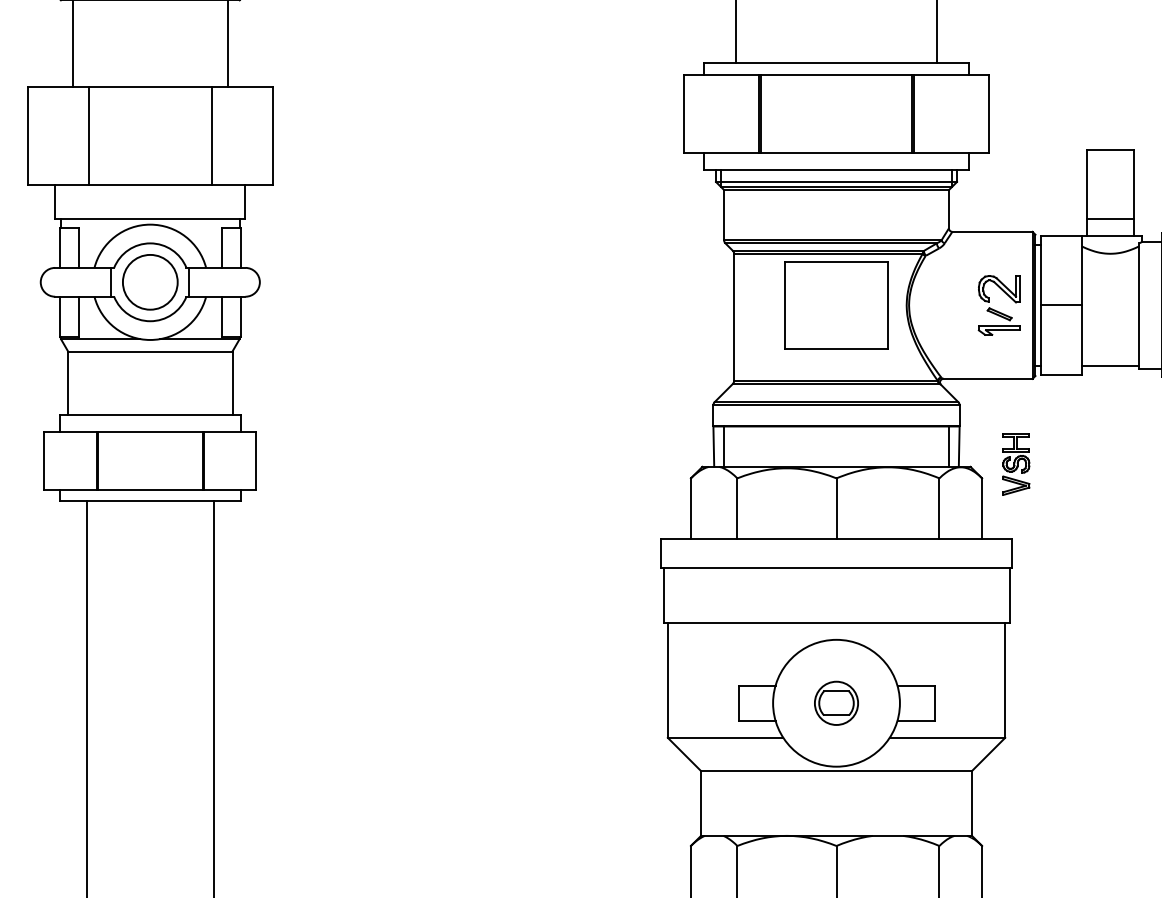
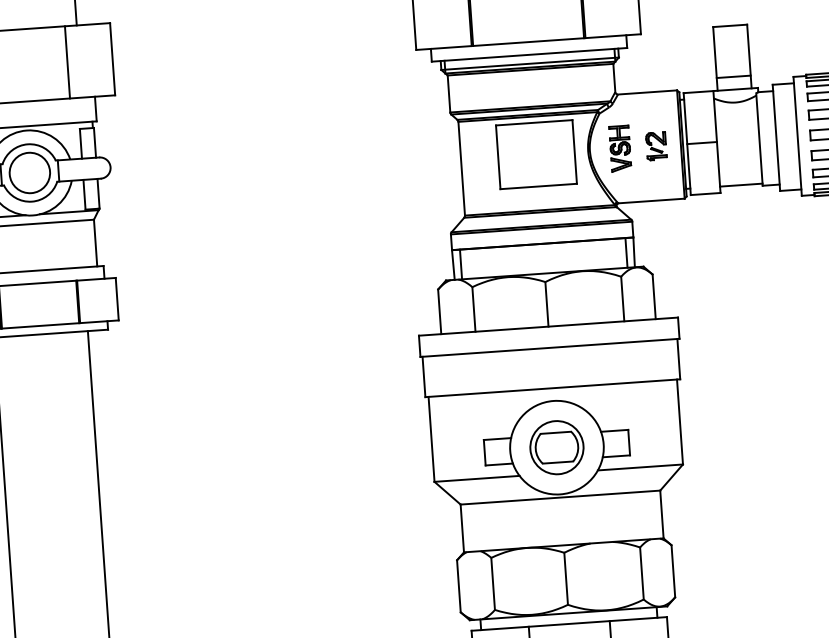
part: (998, 305) -> (655, 146), size x0.62
part: (1016, 464) -> (620, 148), moved
part: (836, 703) -> (556, 447), size x1.67

